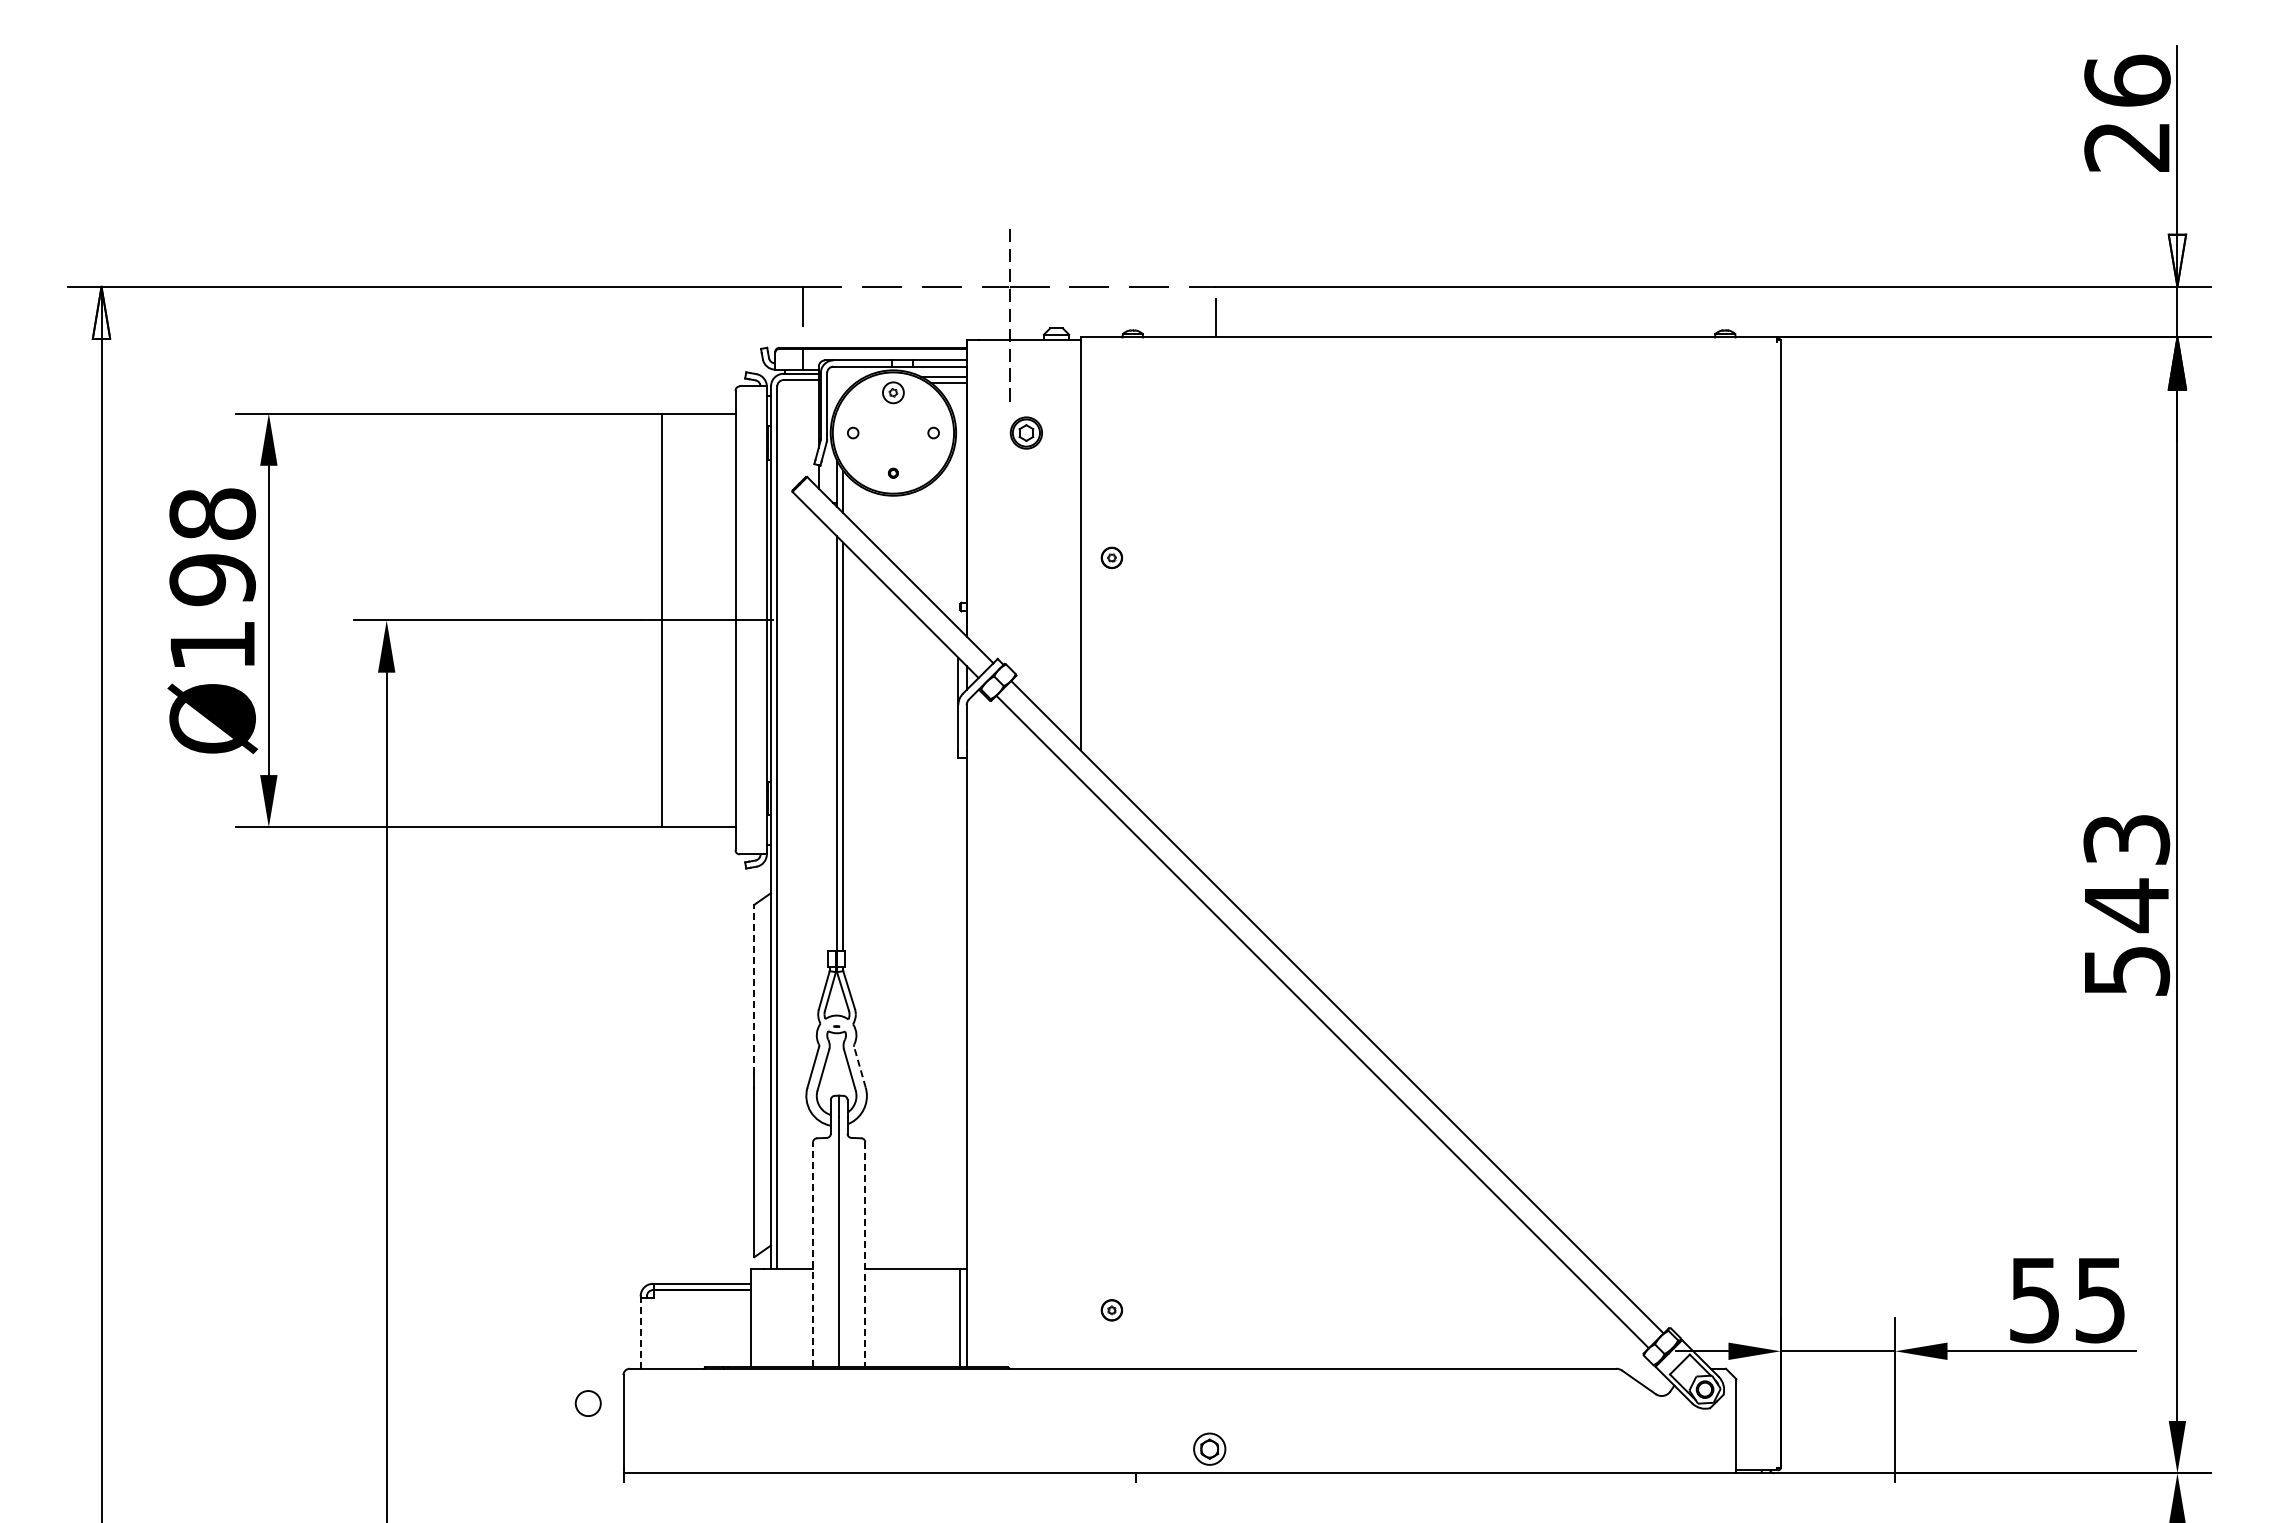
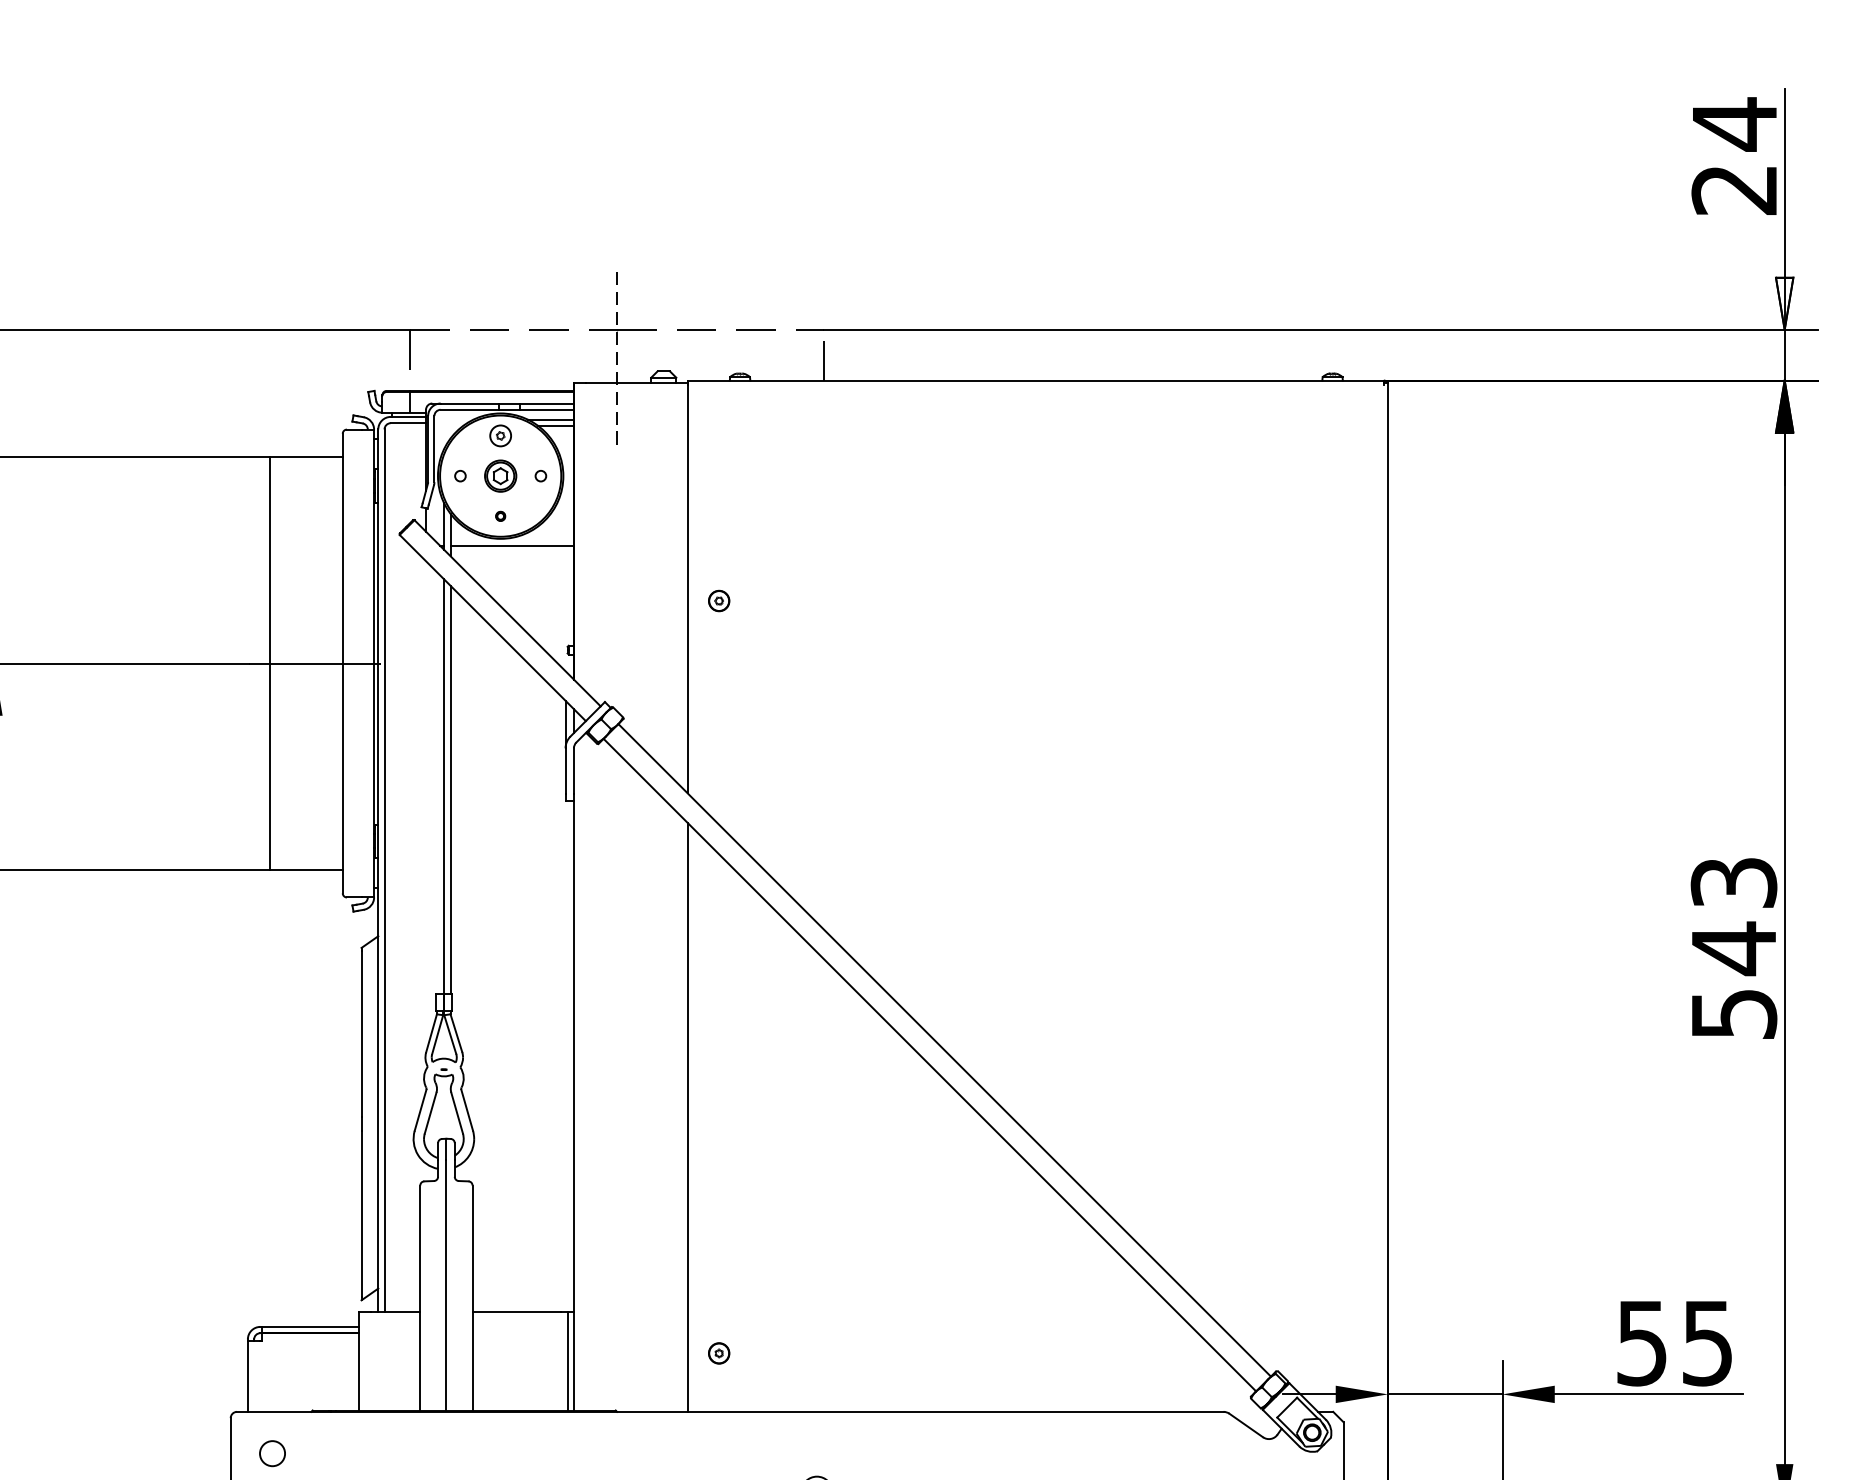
text: (2127, 81) -> (1734, 124), 26 -> 24
part: (1025, 432) -> (499, 475), moved
line: (904, 502) -> (511, 545), added
line: (754, 990) -> (361, 1033), dashed -> solid
line: (859, 1066) -> (466, 1109), dashed -> solid
line: (1080, 1073) -> (687, 1116), added
line: (813, 1254) -> (420, 1297), dashed -> solid
line: (865, 1255) -> (472, 1298), dashed -> solid
line: (640, 1333) -> (247, 1376), dashed -> solid
circle: (587, 1403) -> (271, 1453), moved

